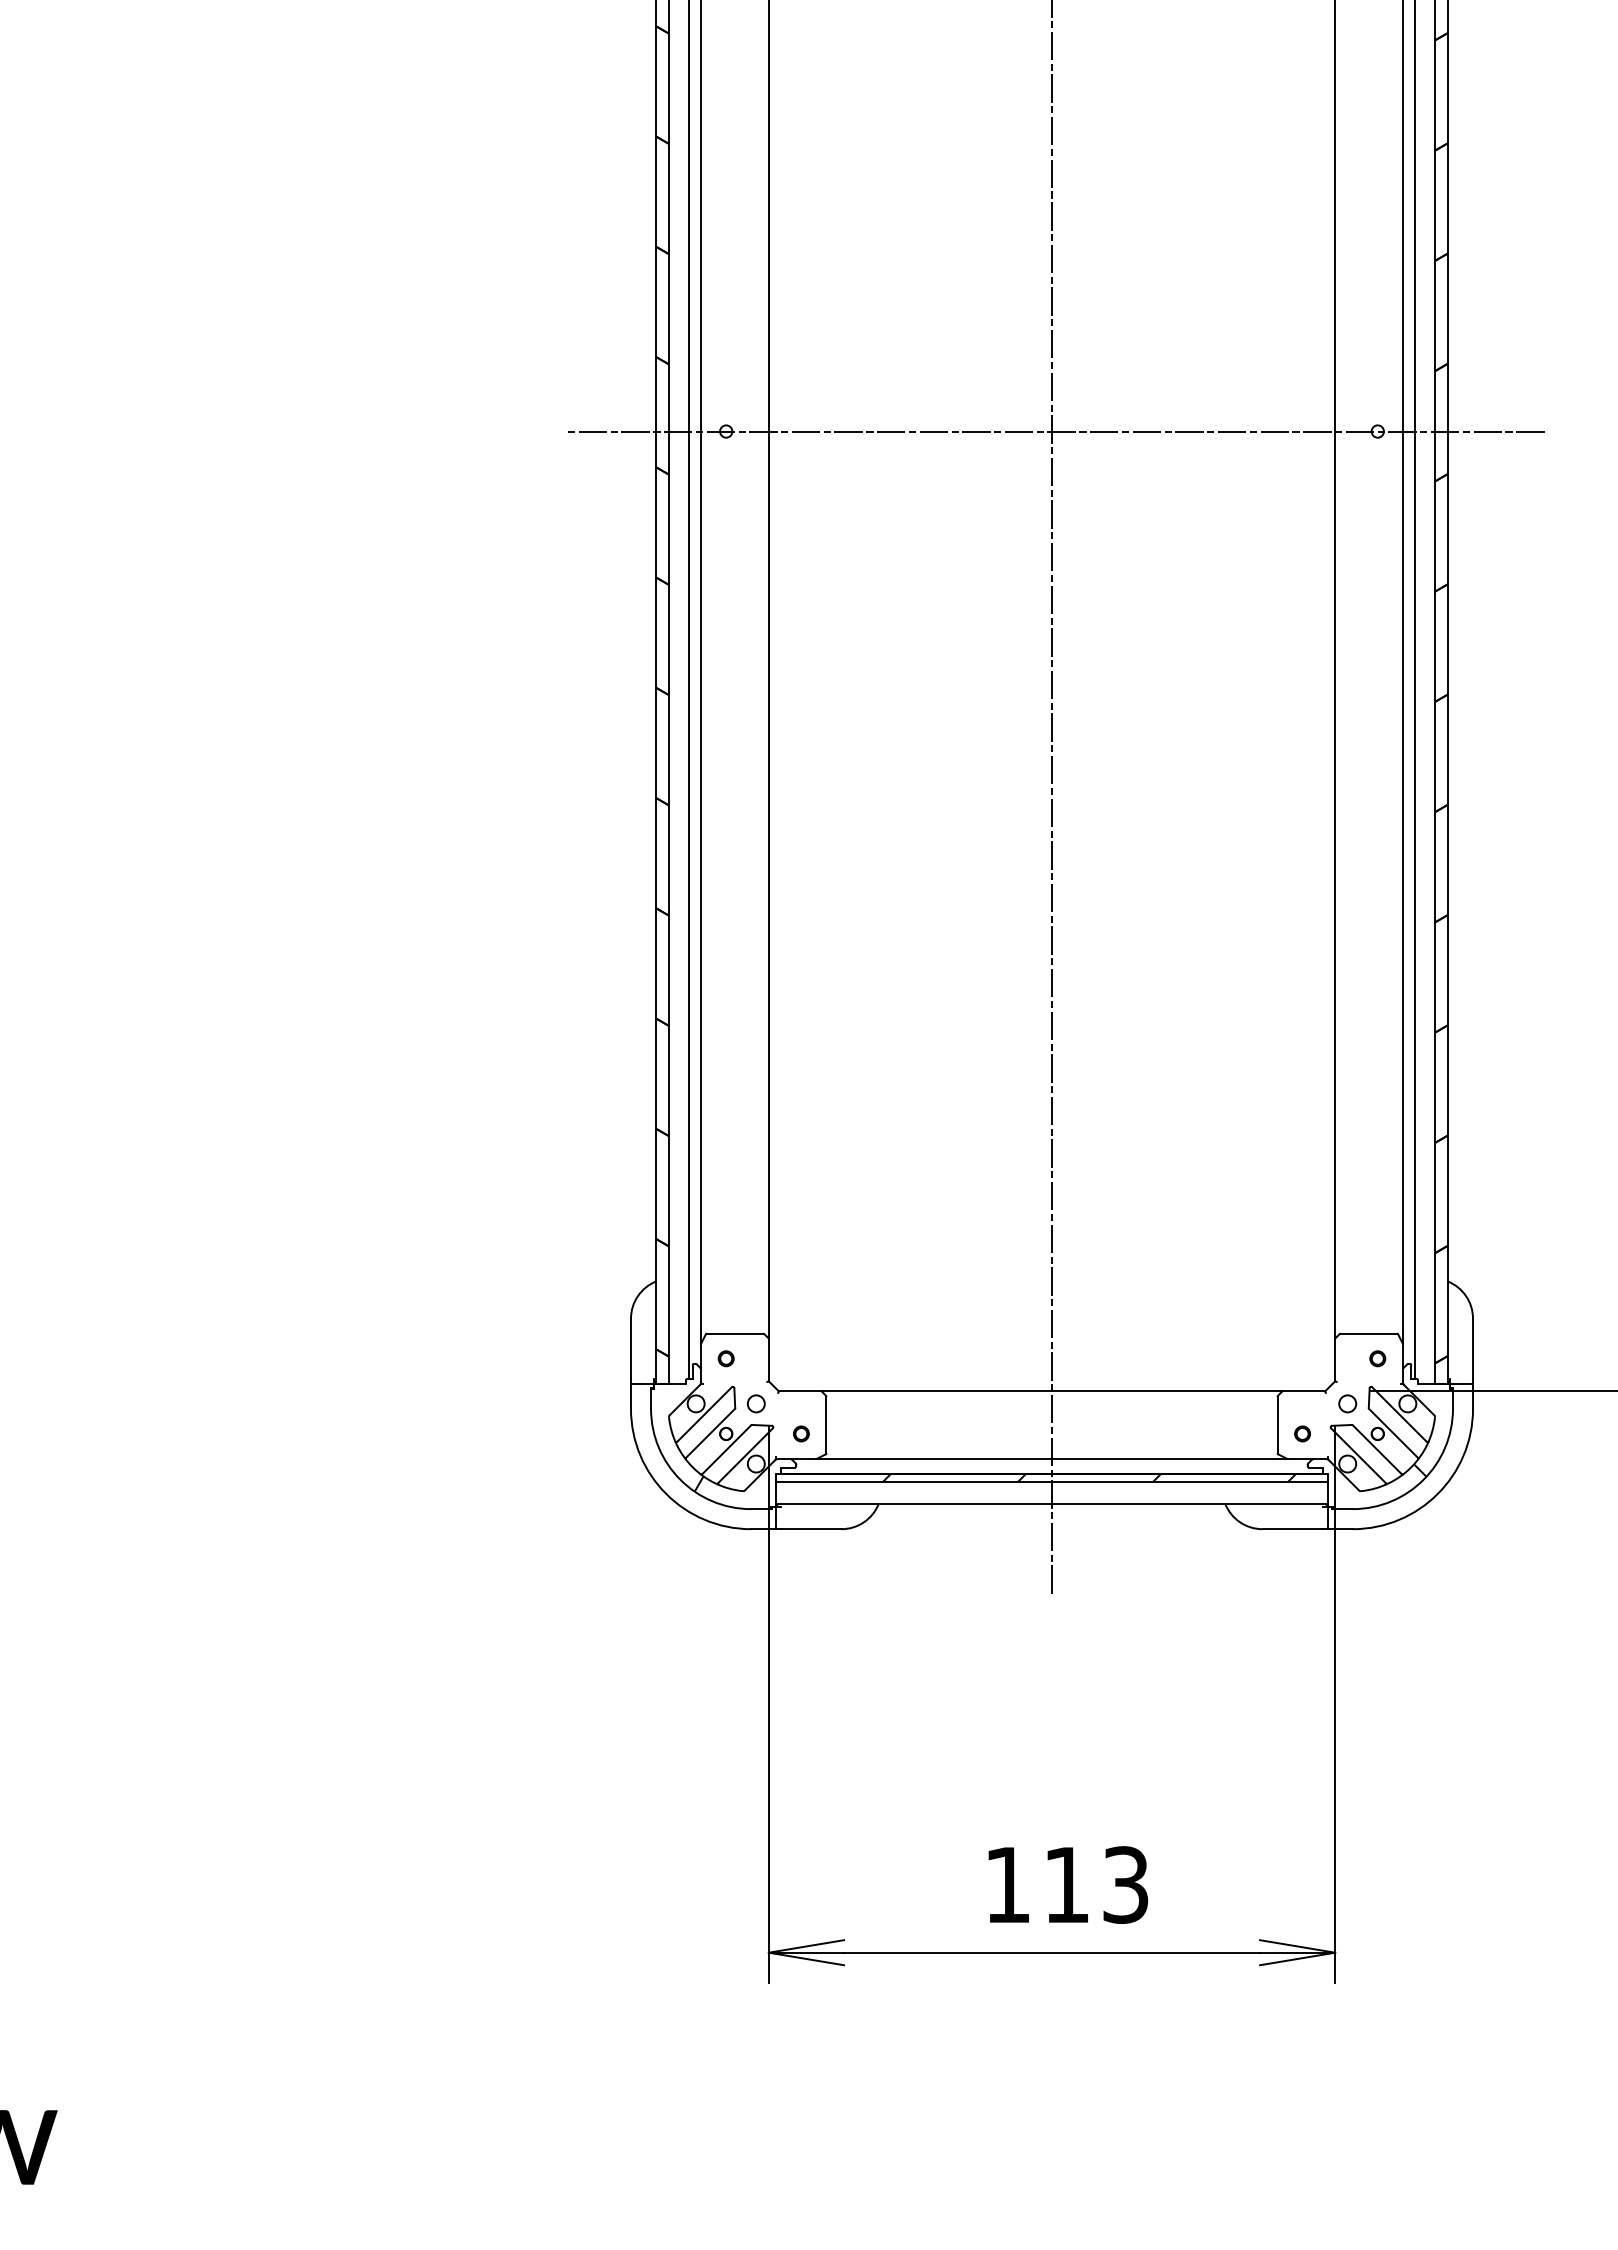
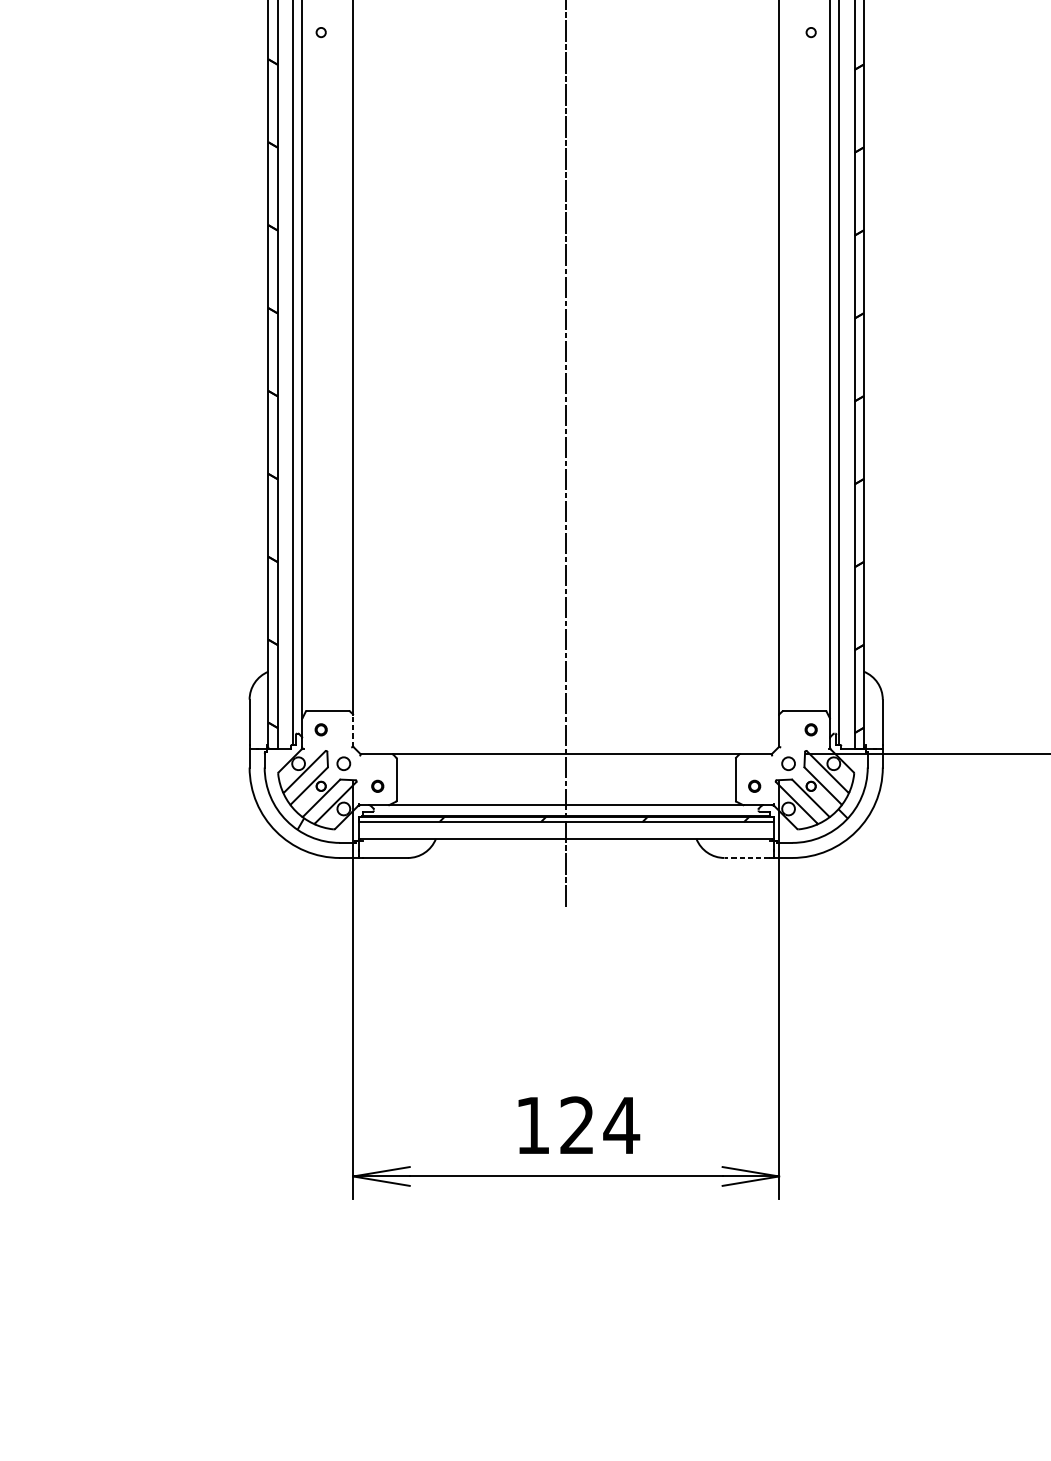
line: (1056, 431) -> (569, 32), removed
line: (768, 1359) -> (353, 730), solid -> dashed
line: (1292, 1529) -> (747, 858), solid -> dashed
text: (1097, 1884) -> (600, 1125), 113 -> 124

